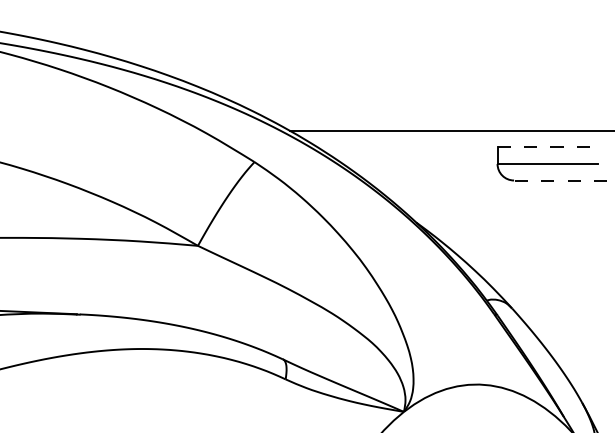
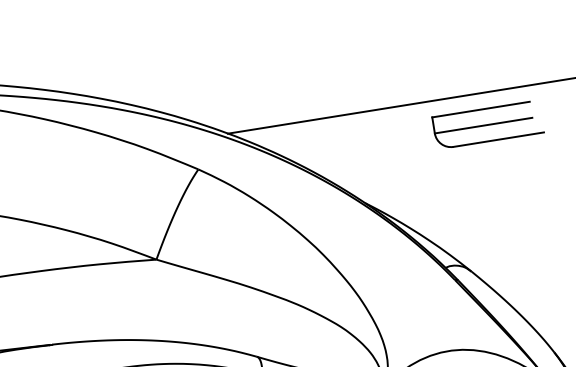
line: (548, 147) -> (481, 109), dashed -> solid
line: (560, 180) -> (498, 139), dashed -> solid

